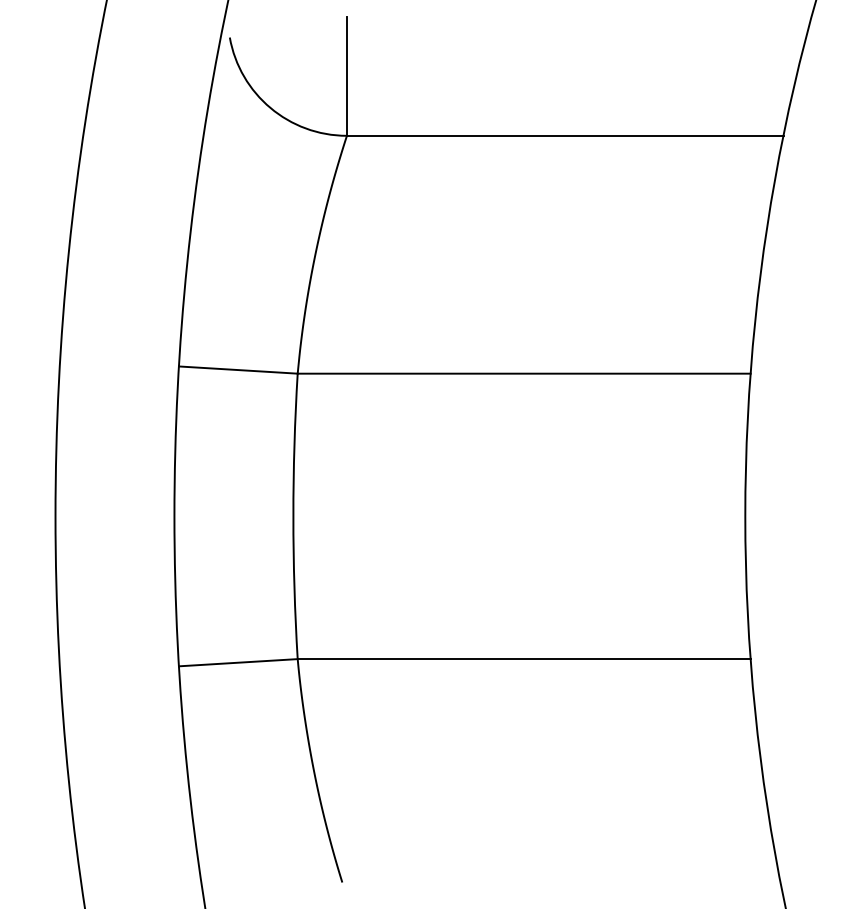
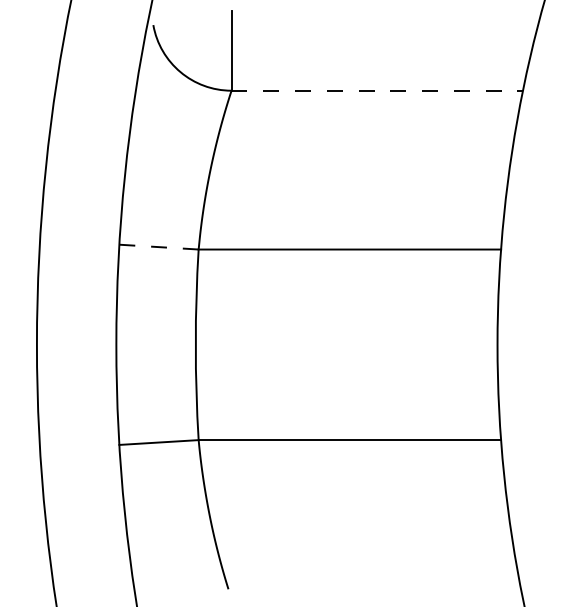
line: (565, 135) -> (377, 90), solid -> dashed
line: (239, 370) -> (159, 247), solid -> dashed

